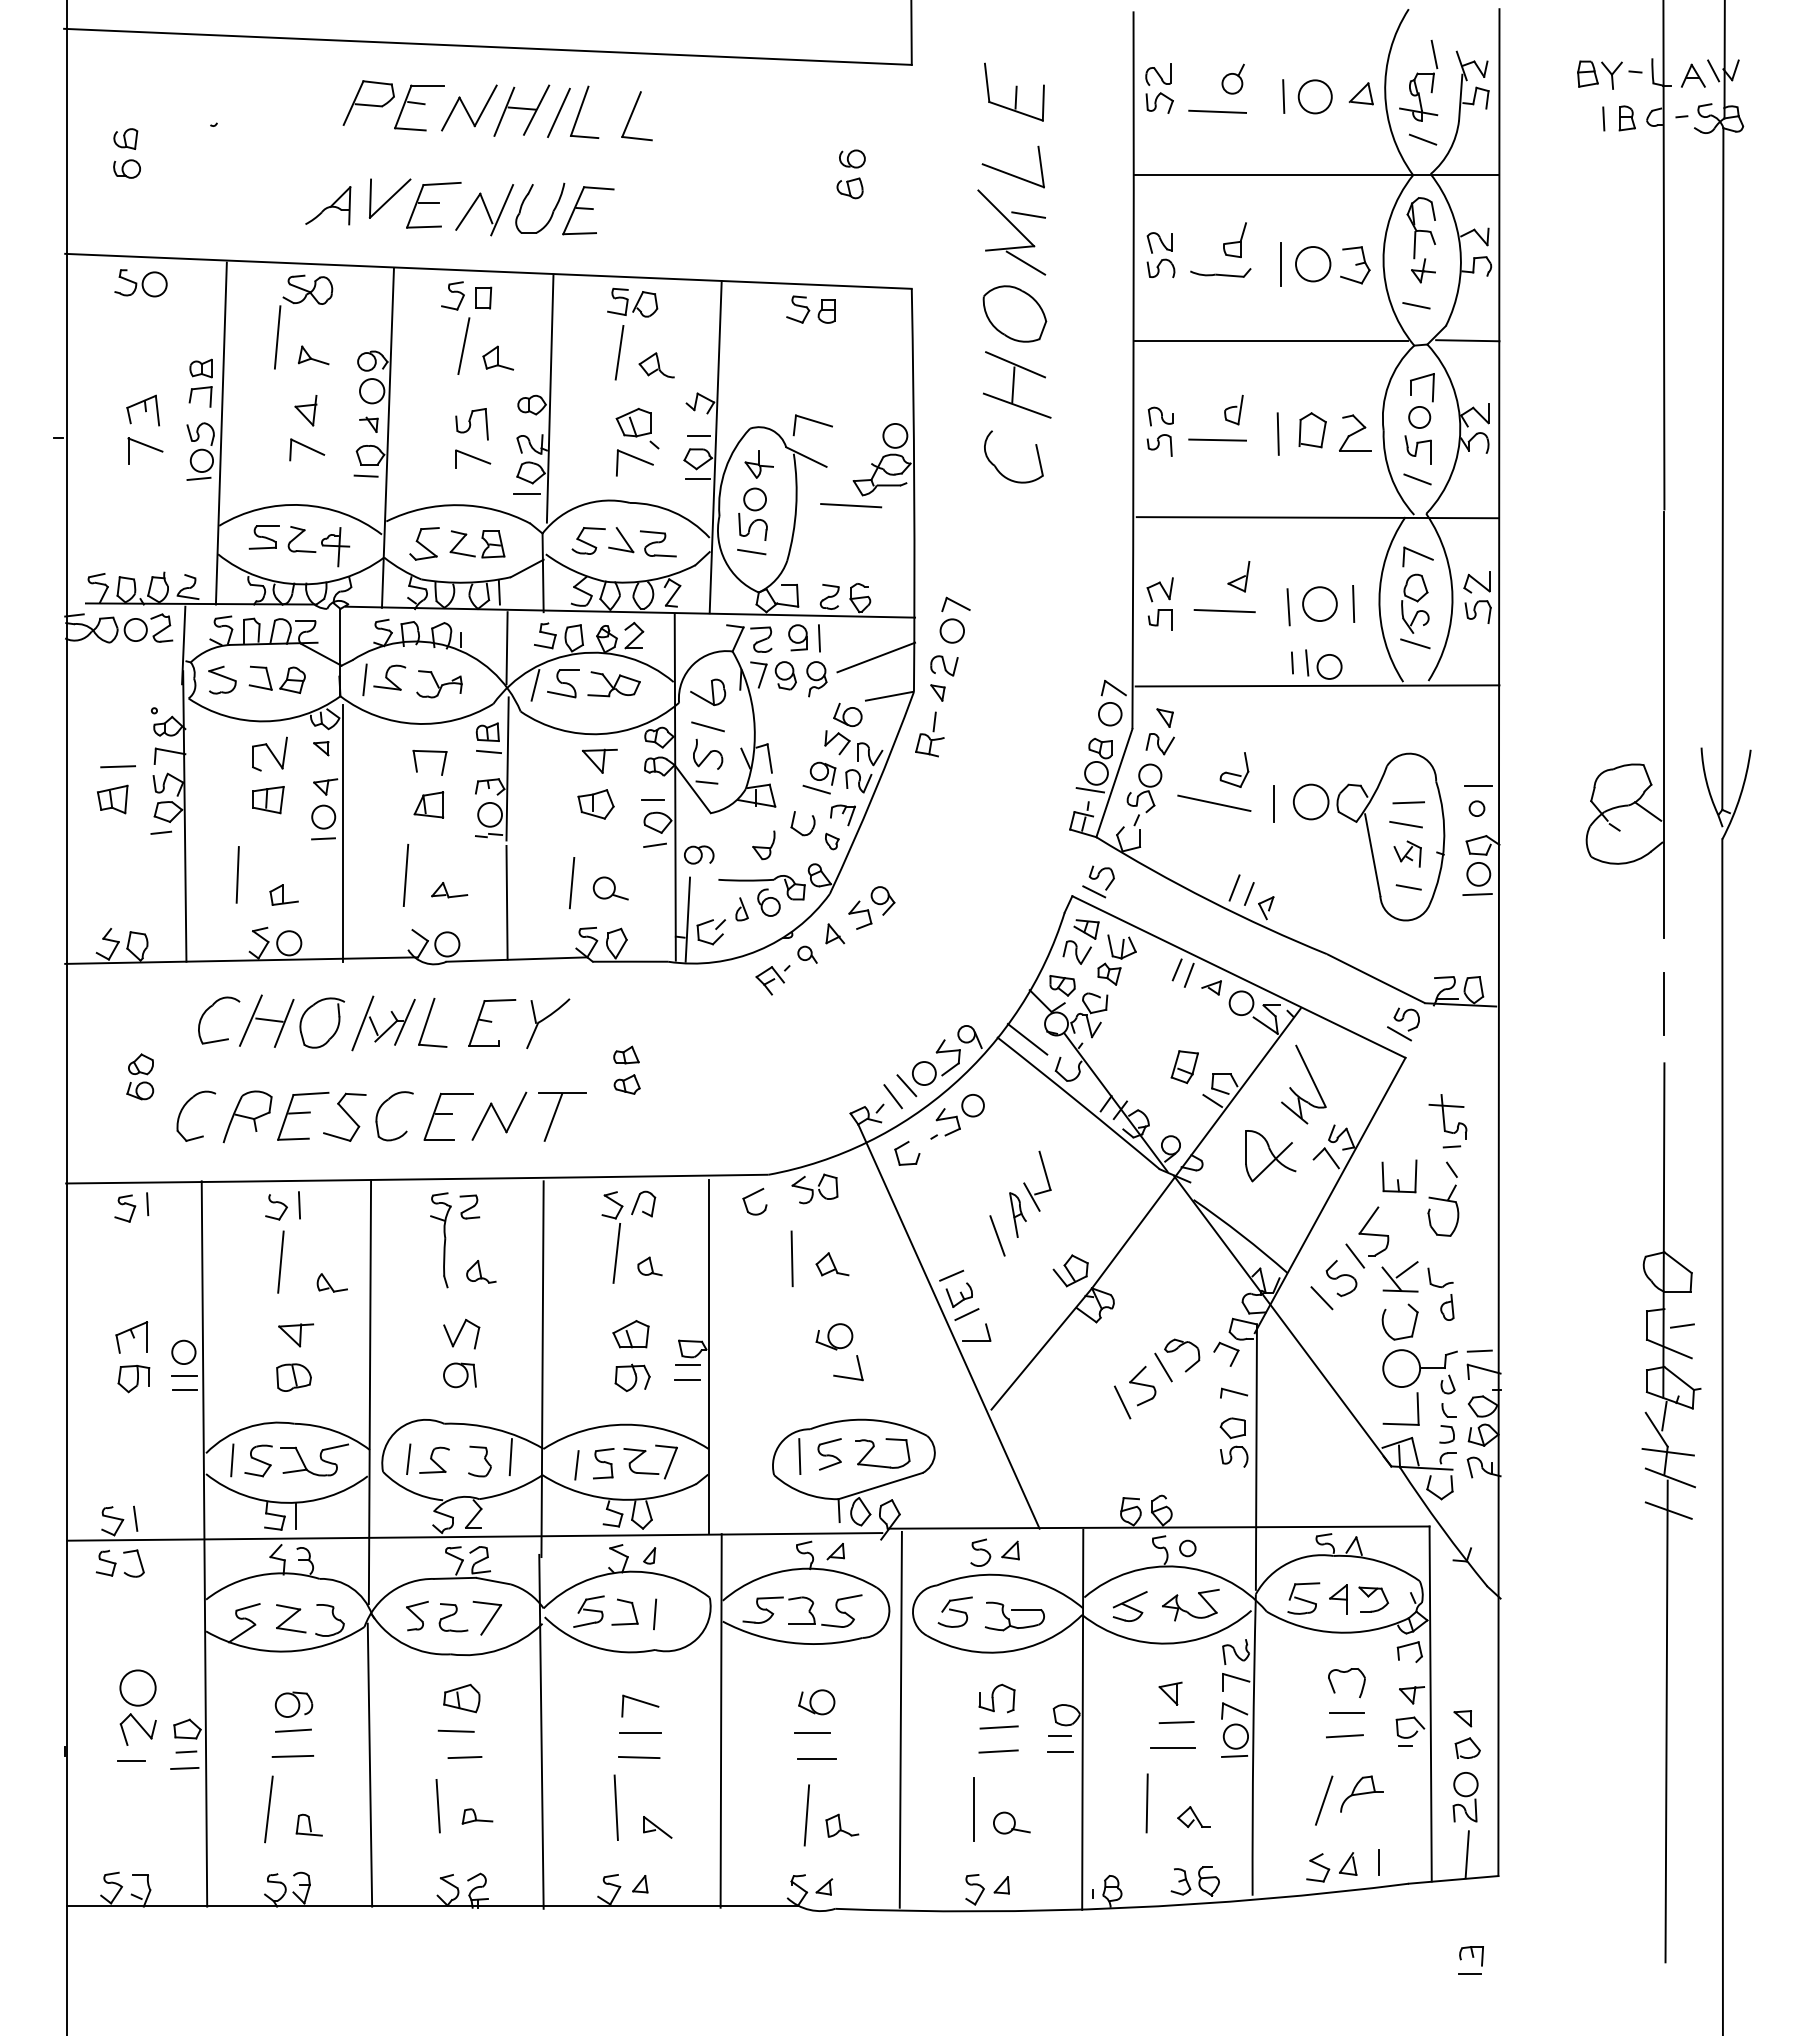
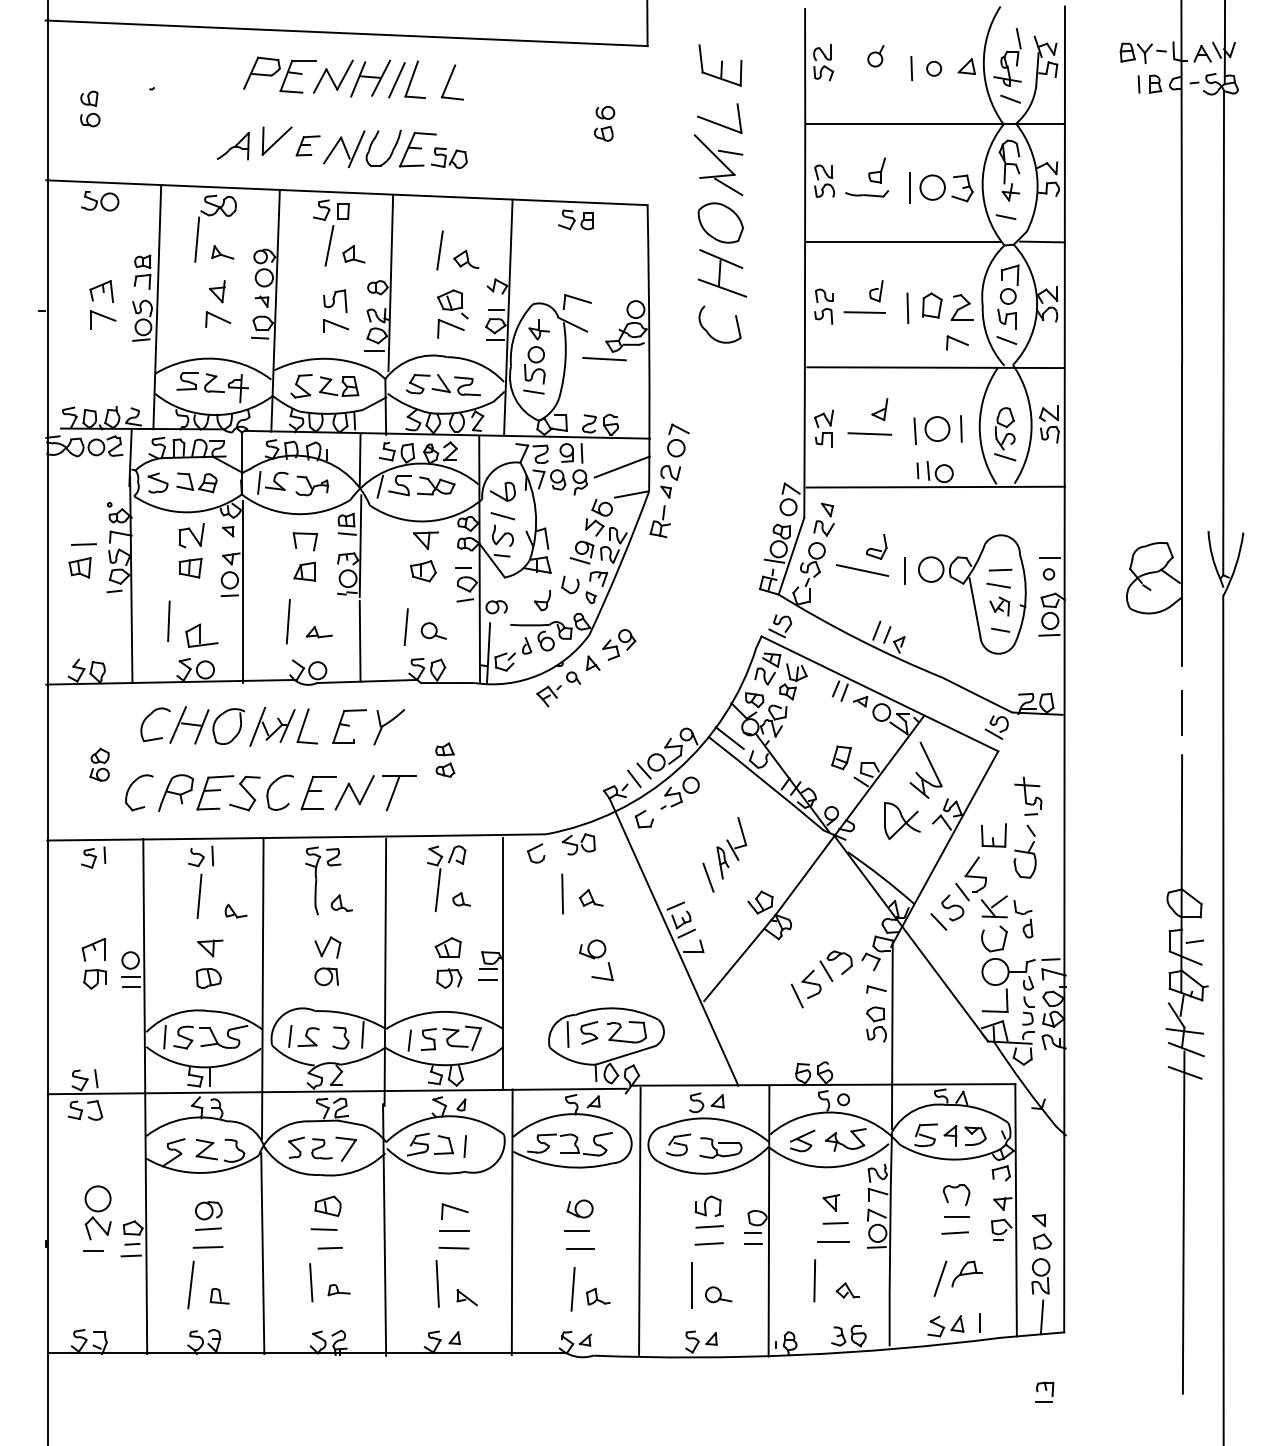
circle: (1314, 96) -> (933, 68), size x0.6
line: (1217, 111) -> (864, 79), removed
part: (433, 205) -> (307, 145), size x0.6
part: (632, 302) -> (449, 158), moved
part: (1417, 556) -> (957, 342), moved
part: (283, 894) -> (201, 635), size x1.6

